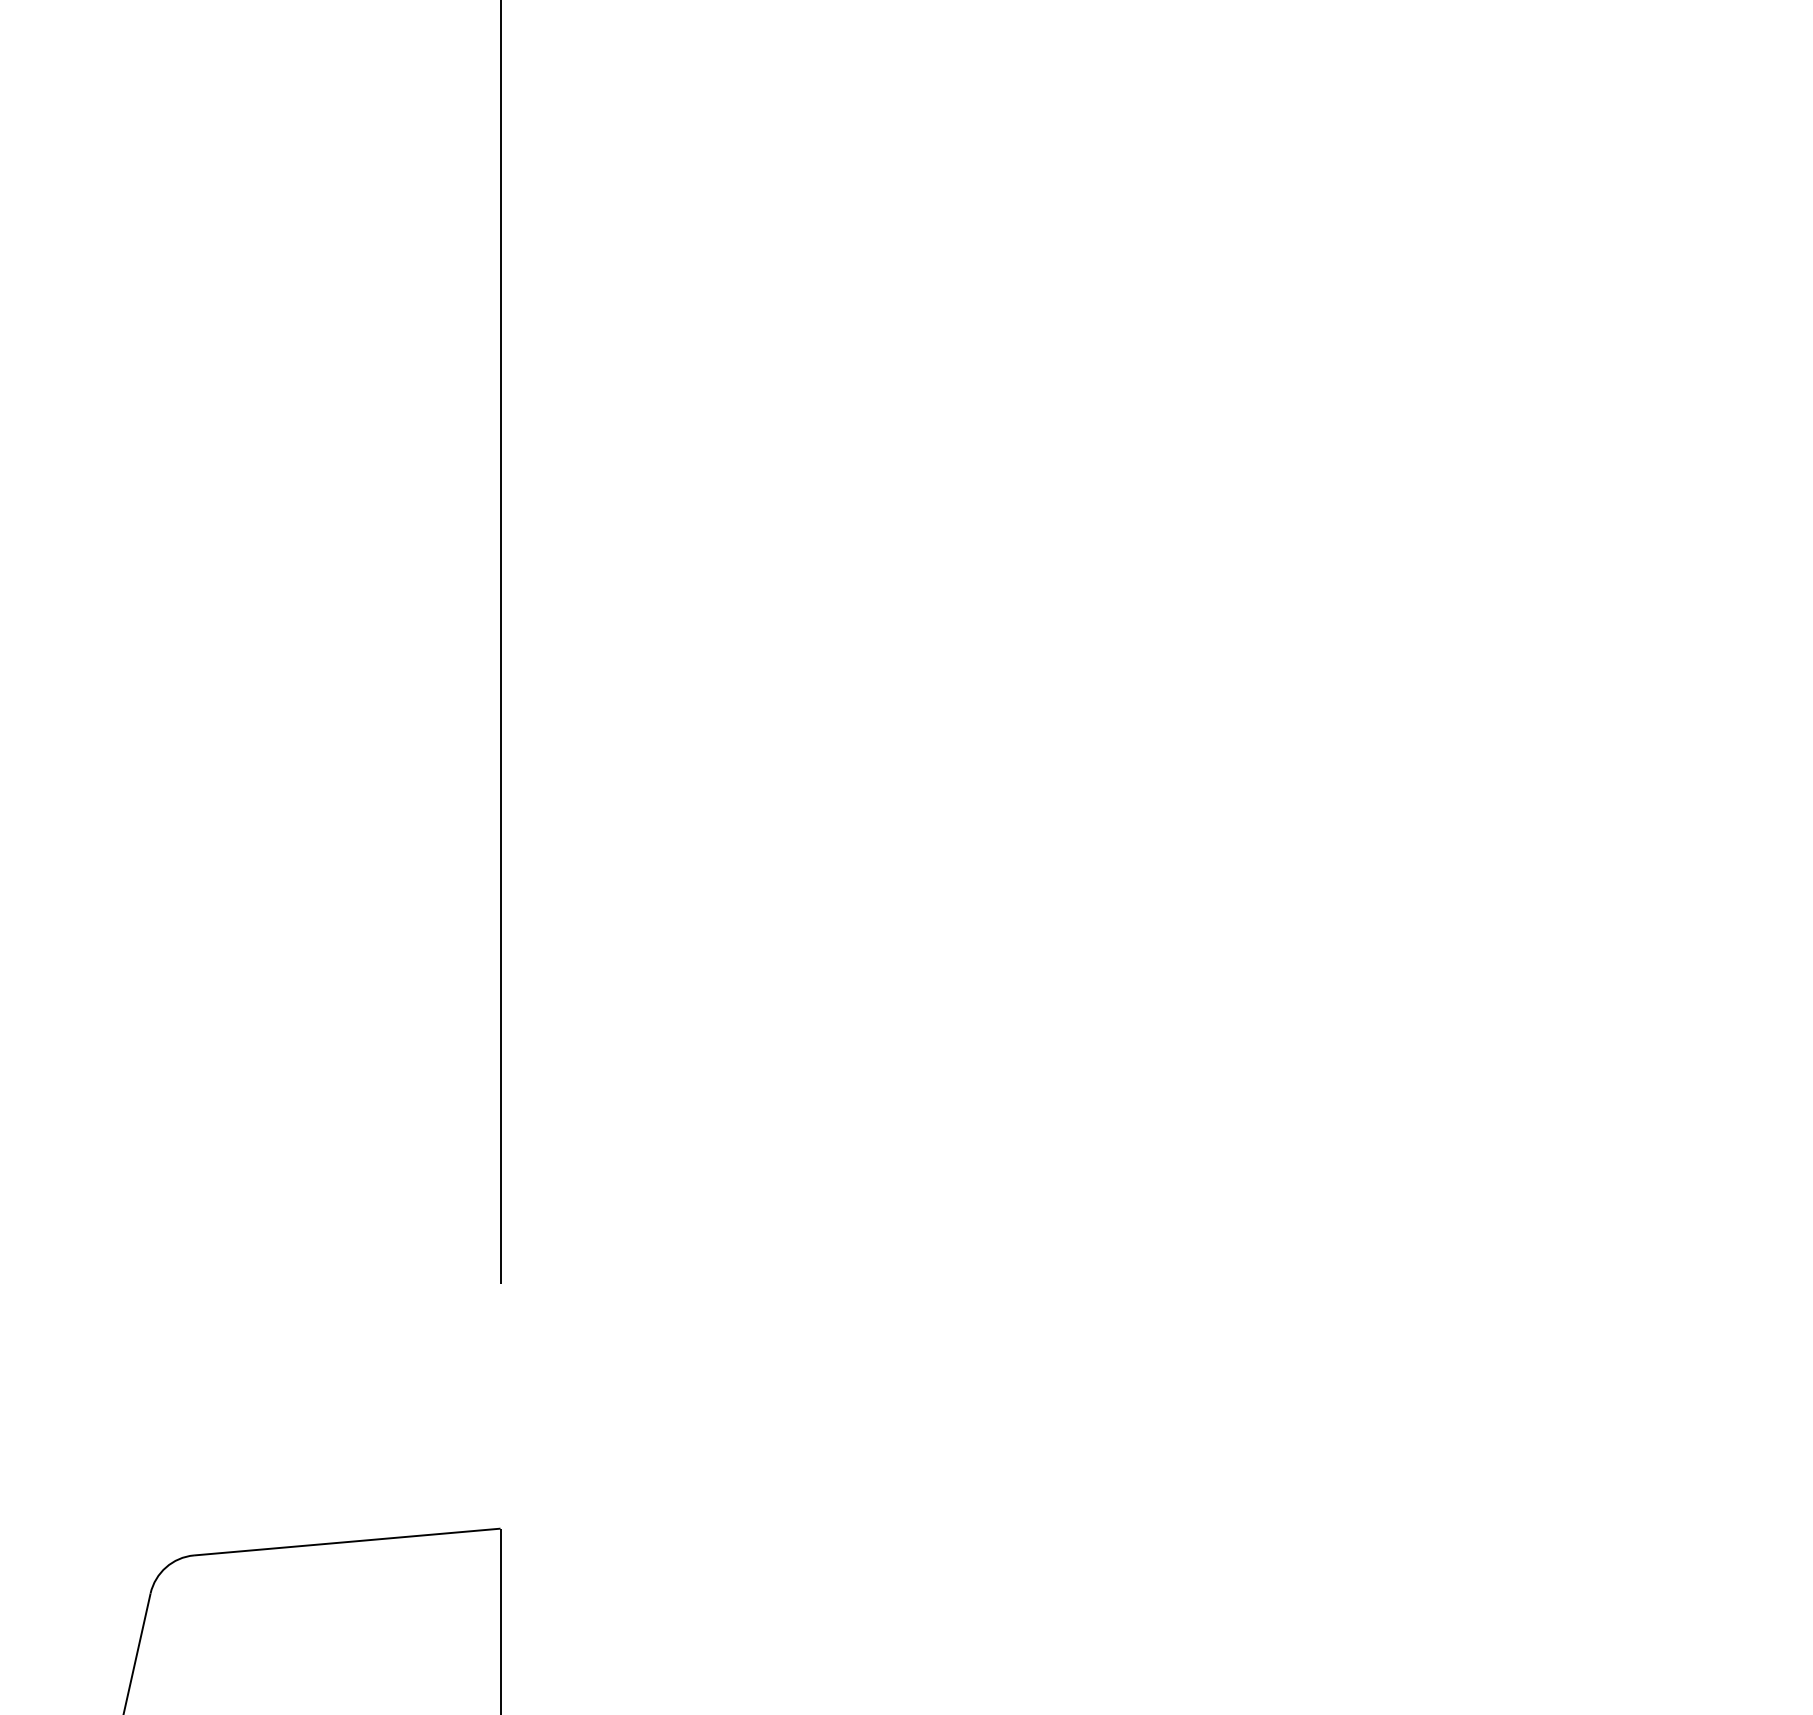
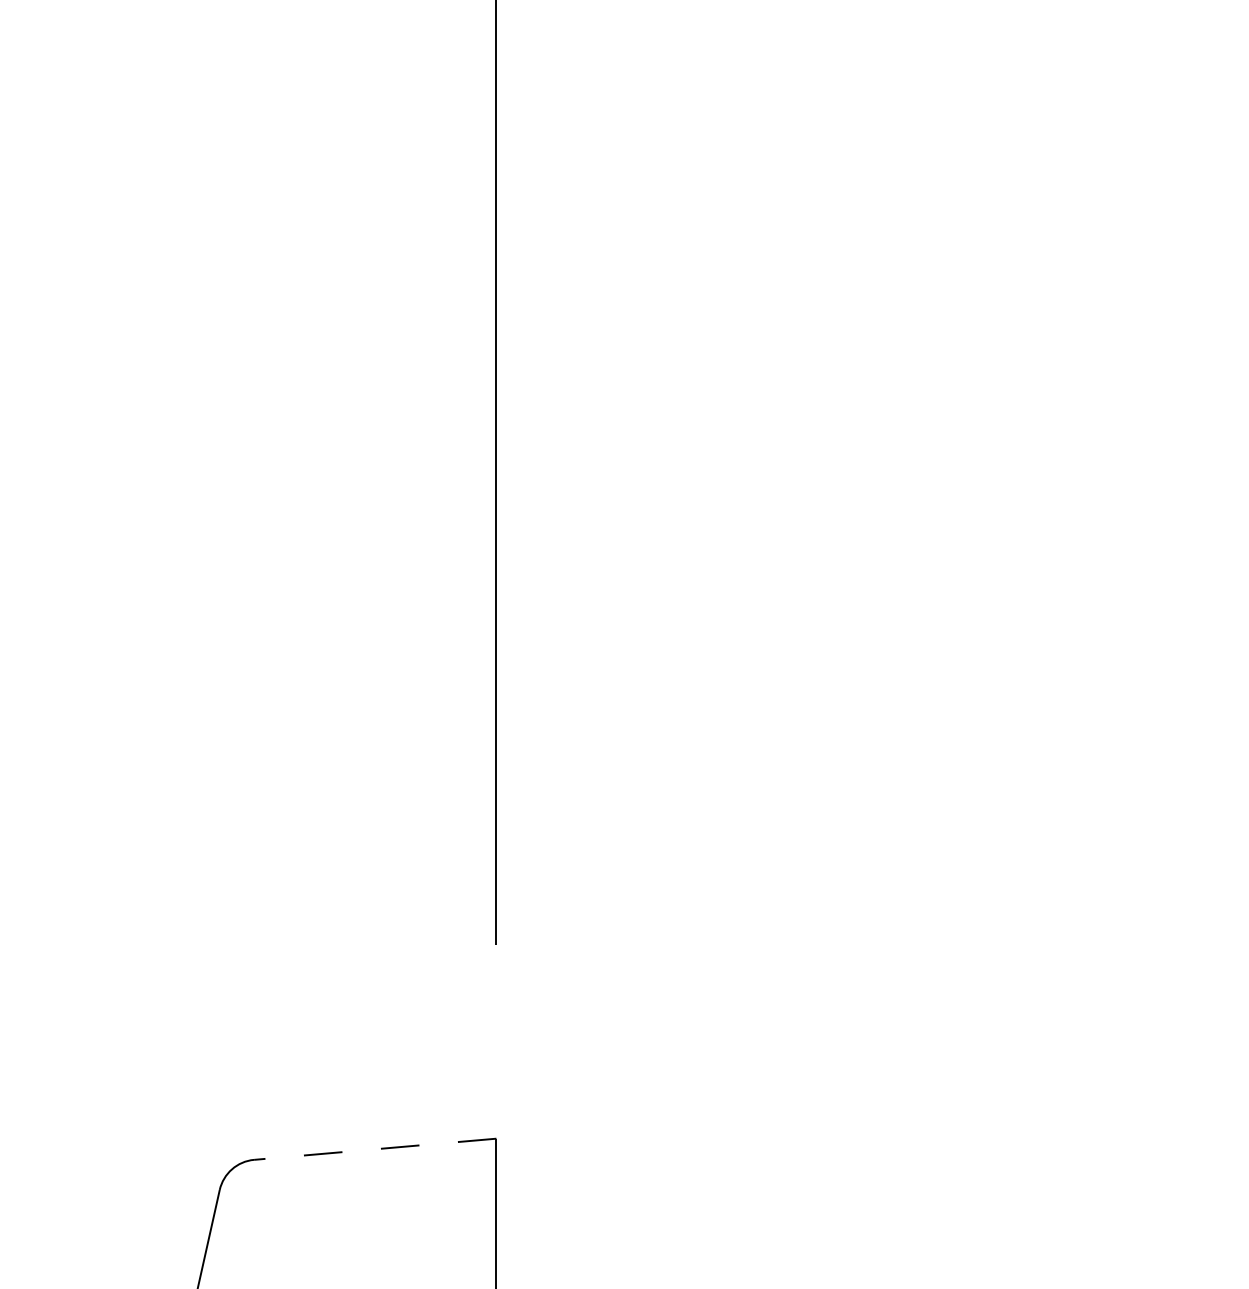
line: (347, 1542) -> (375, 1149), solid -> dashed

